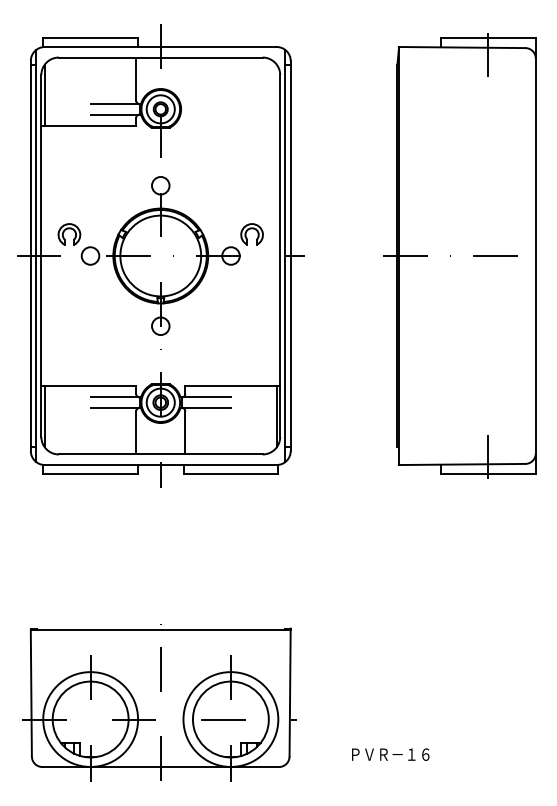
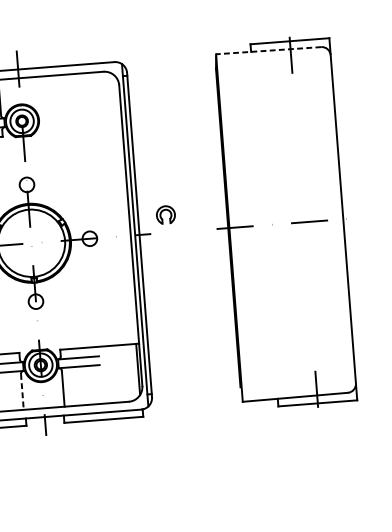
line: (461, 47) -> (268, 50), solid -> dashed
part: (251, 234) -> (165, 214), moved
line: (136, 432) -> (22, 391), solid -> dashed

